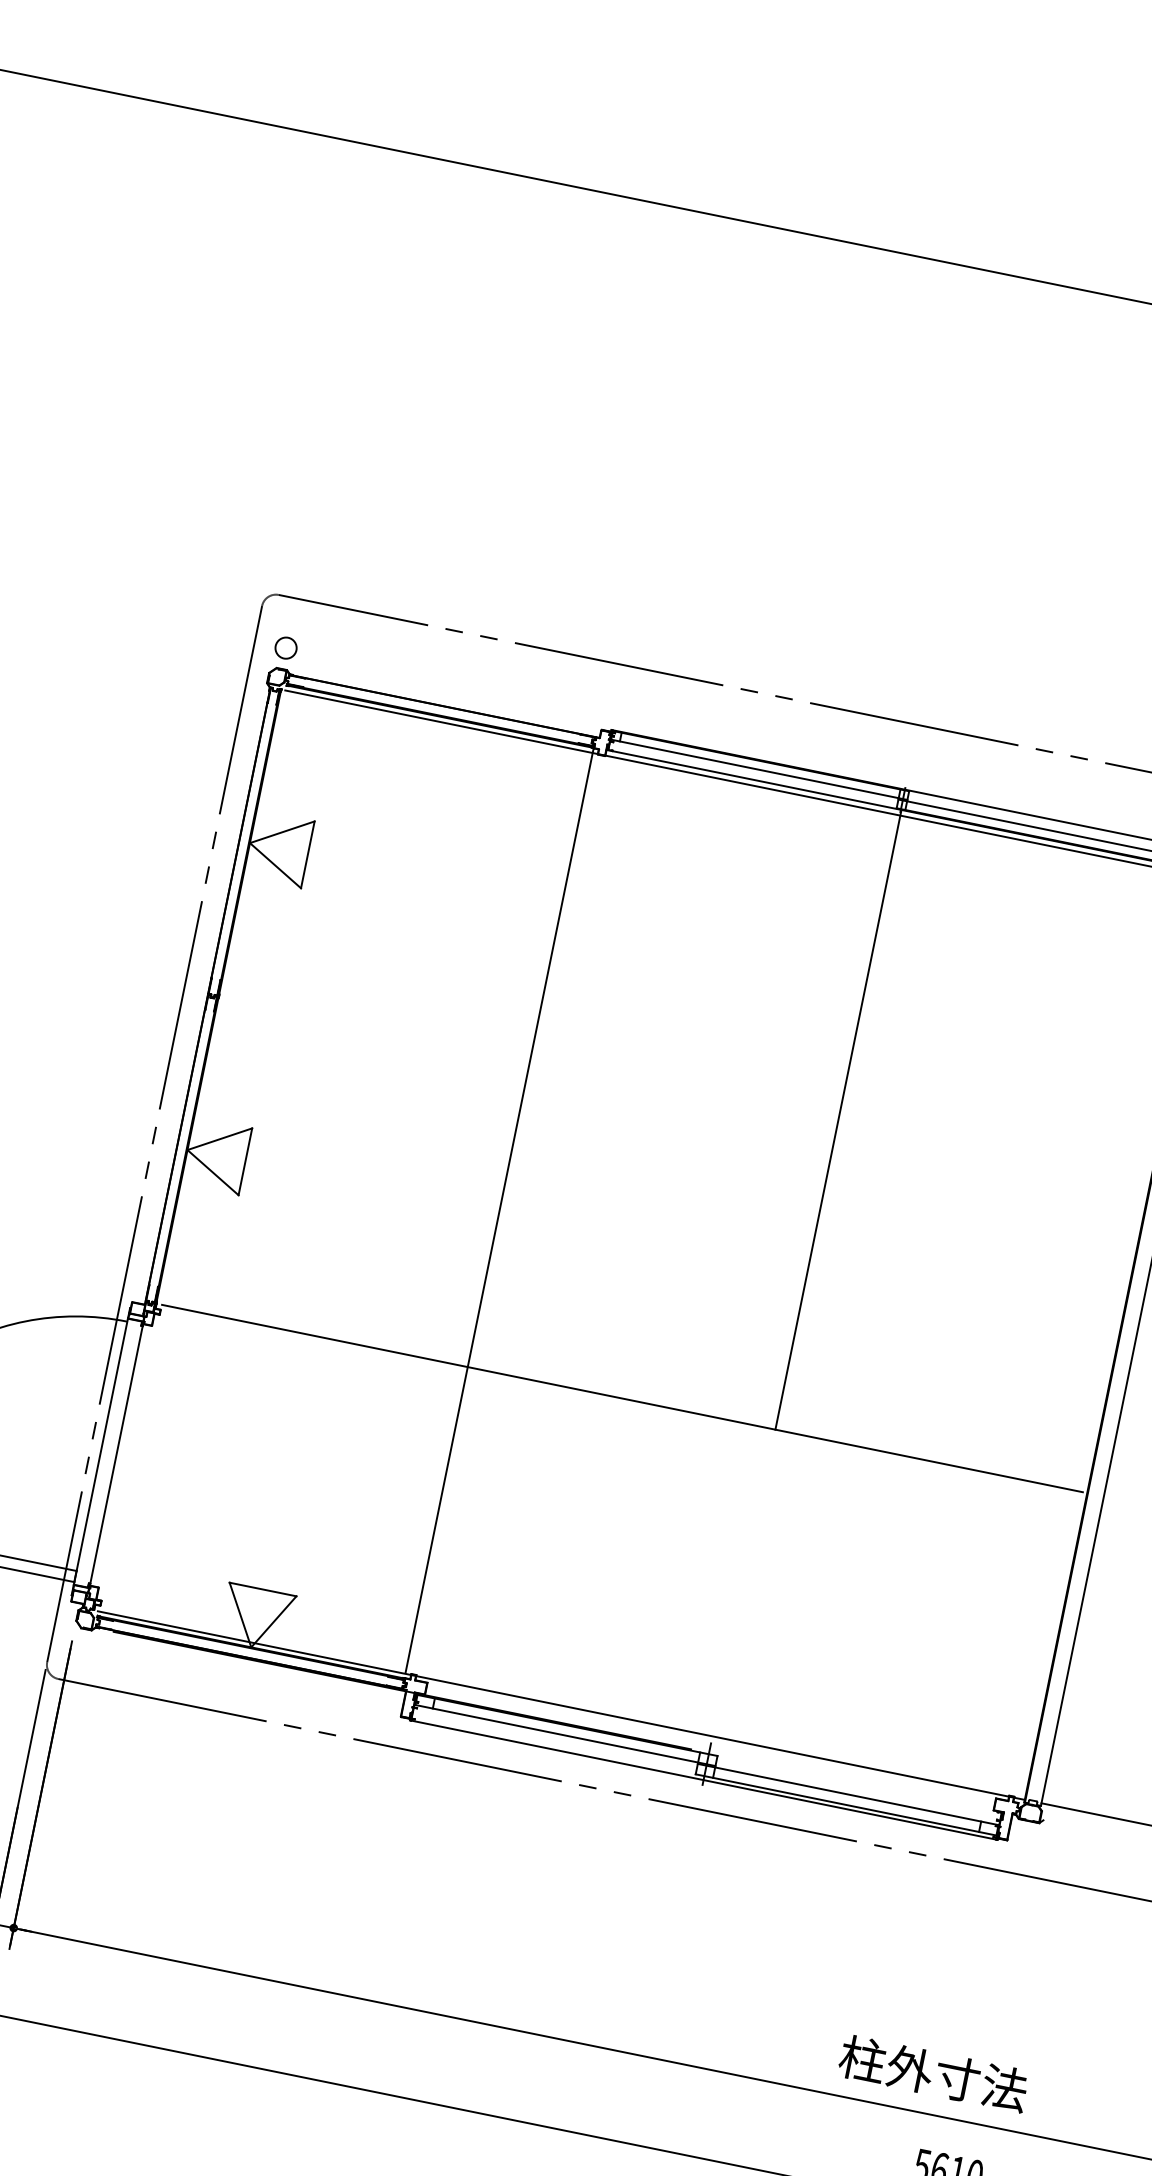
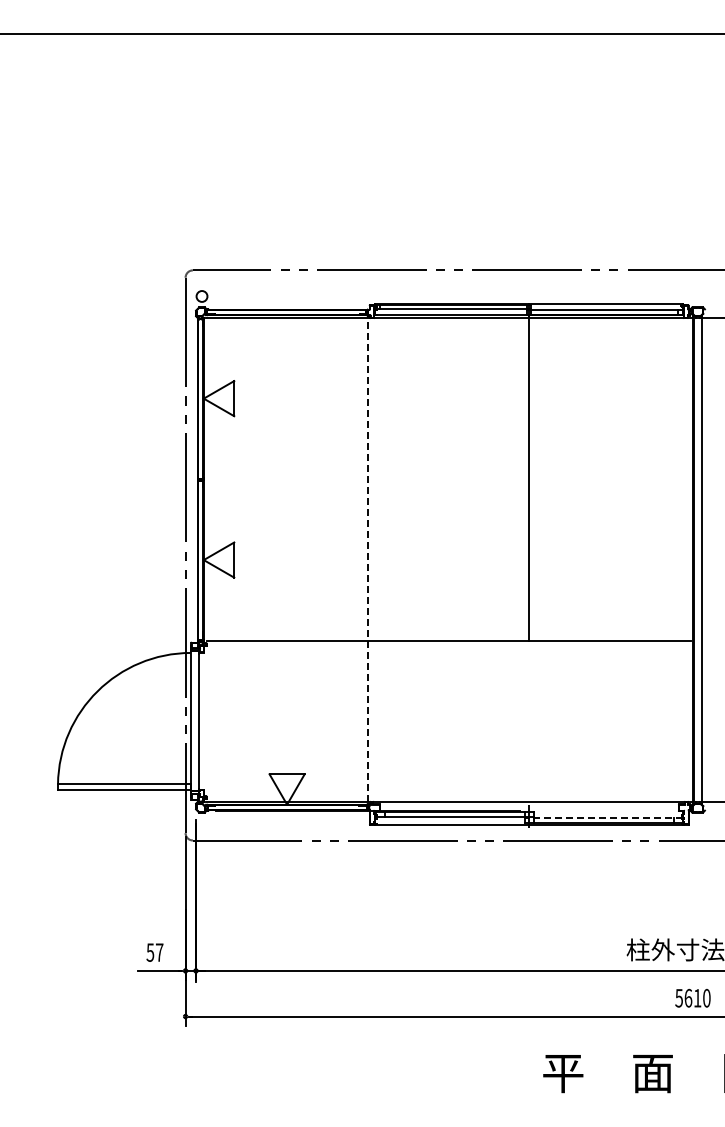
line: (499, 1210) -> (367, 558), solid -> dashed
line: (847, 1794) -> (603, 817), solid -> dashed

